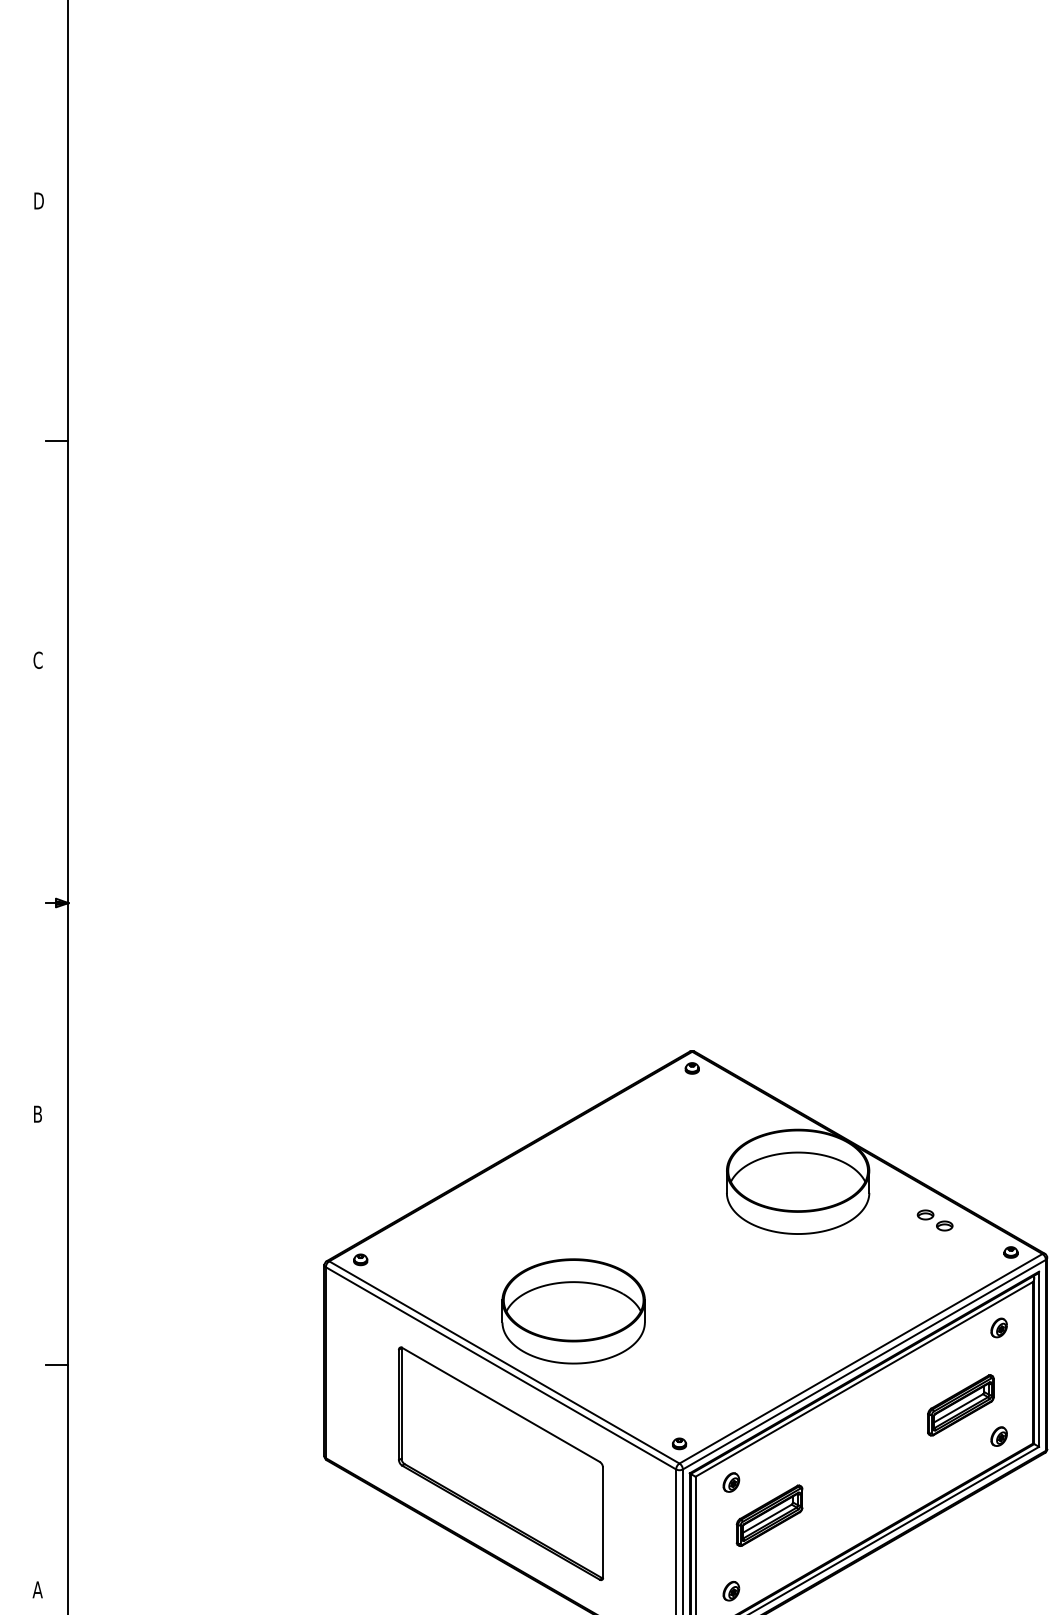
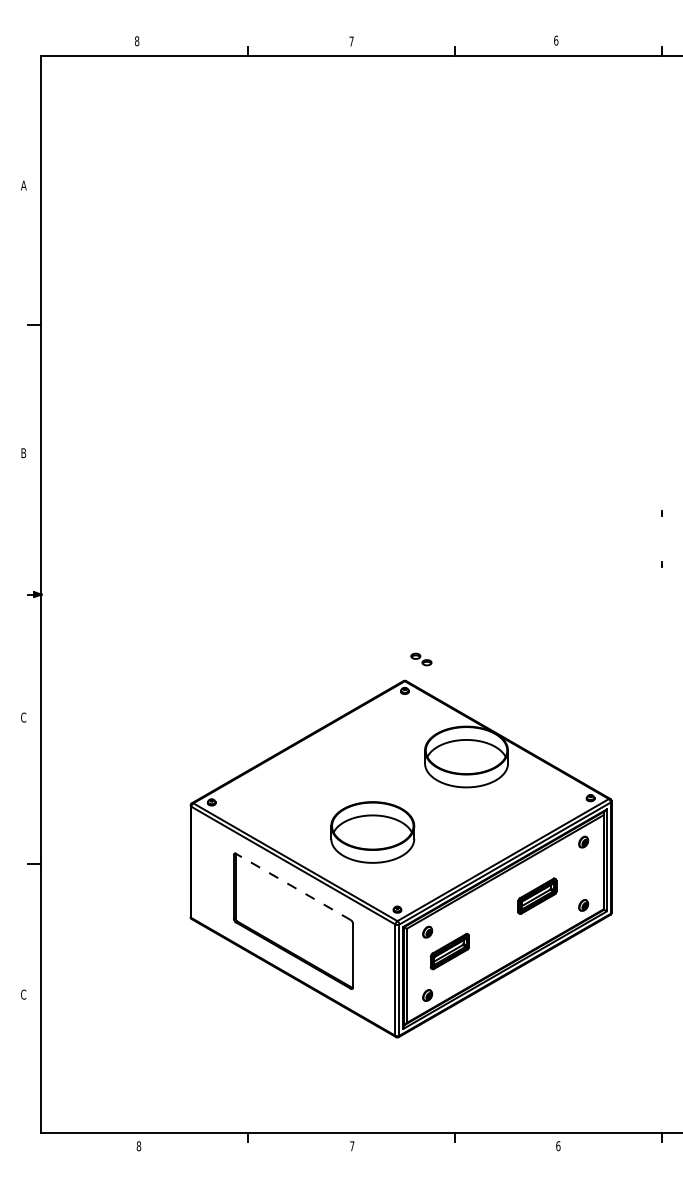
text: (39, 200) -> (24, 185), D -> A
text: (37, 660) -> (23, 453), C -> B
text: (37, 1114) -> (23, 717), B -> C
part: (935, 1220) -> (421, 659), moved
part: (573, 1311) -> (372, 832), moved
line: (501, 1404) -> (293, 886), solid -> dashed
part: (961, 1404) -> (537, 895), moved
text: (37, 1589) -> (23, 994), A -> C

